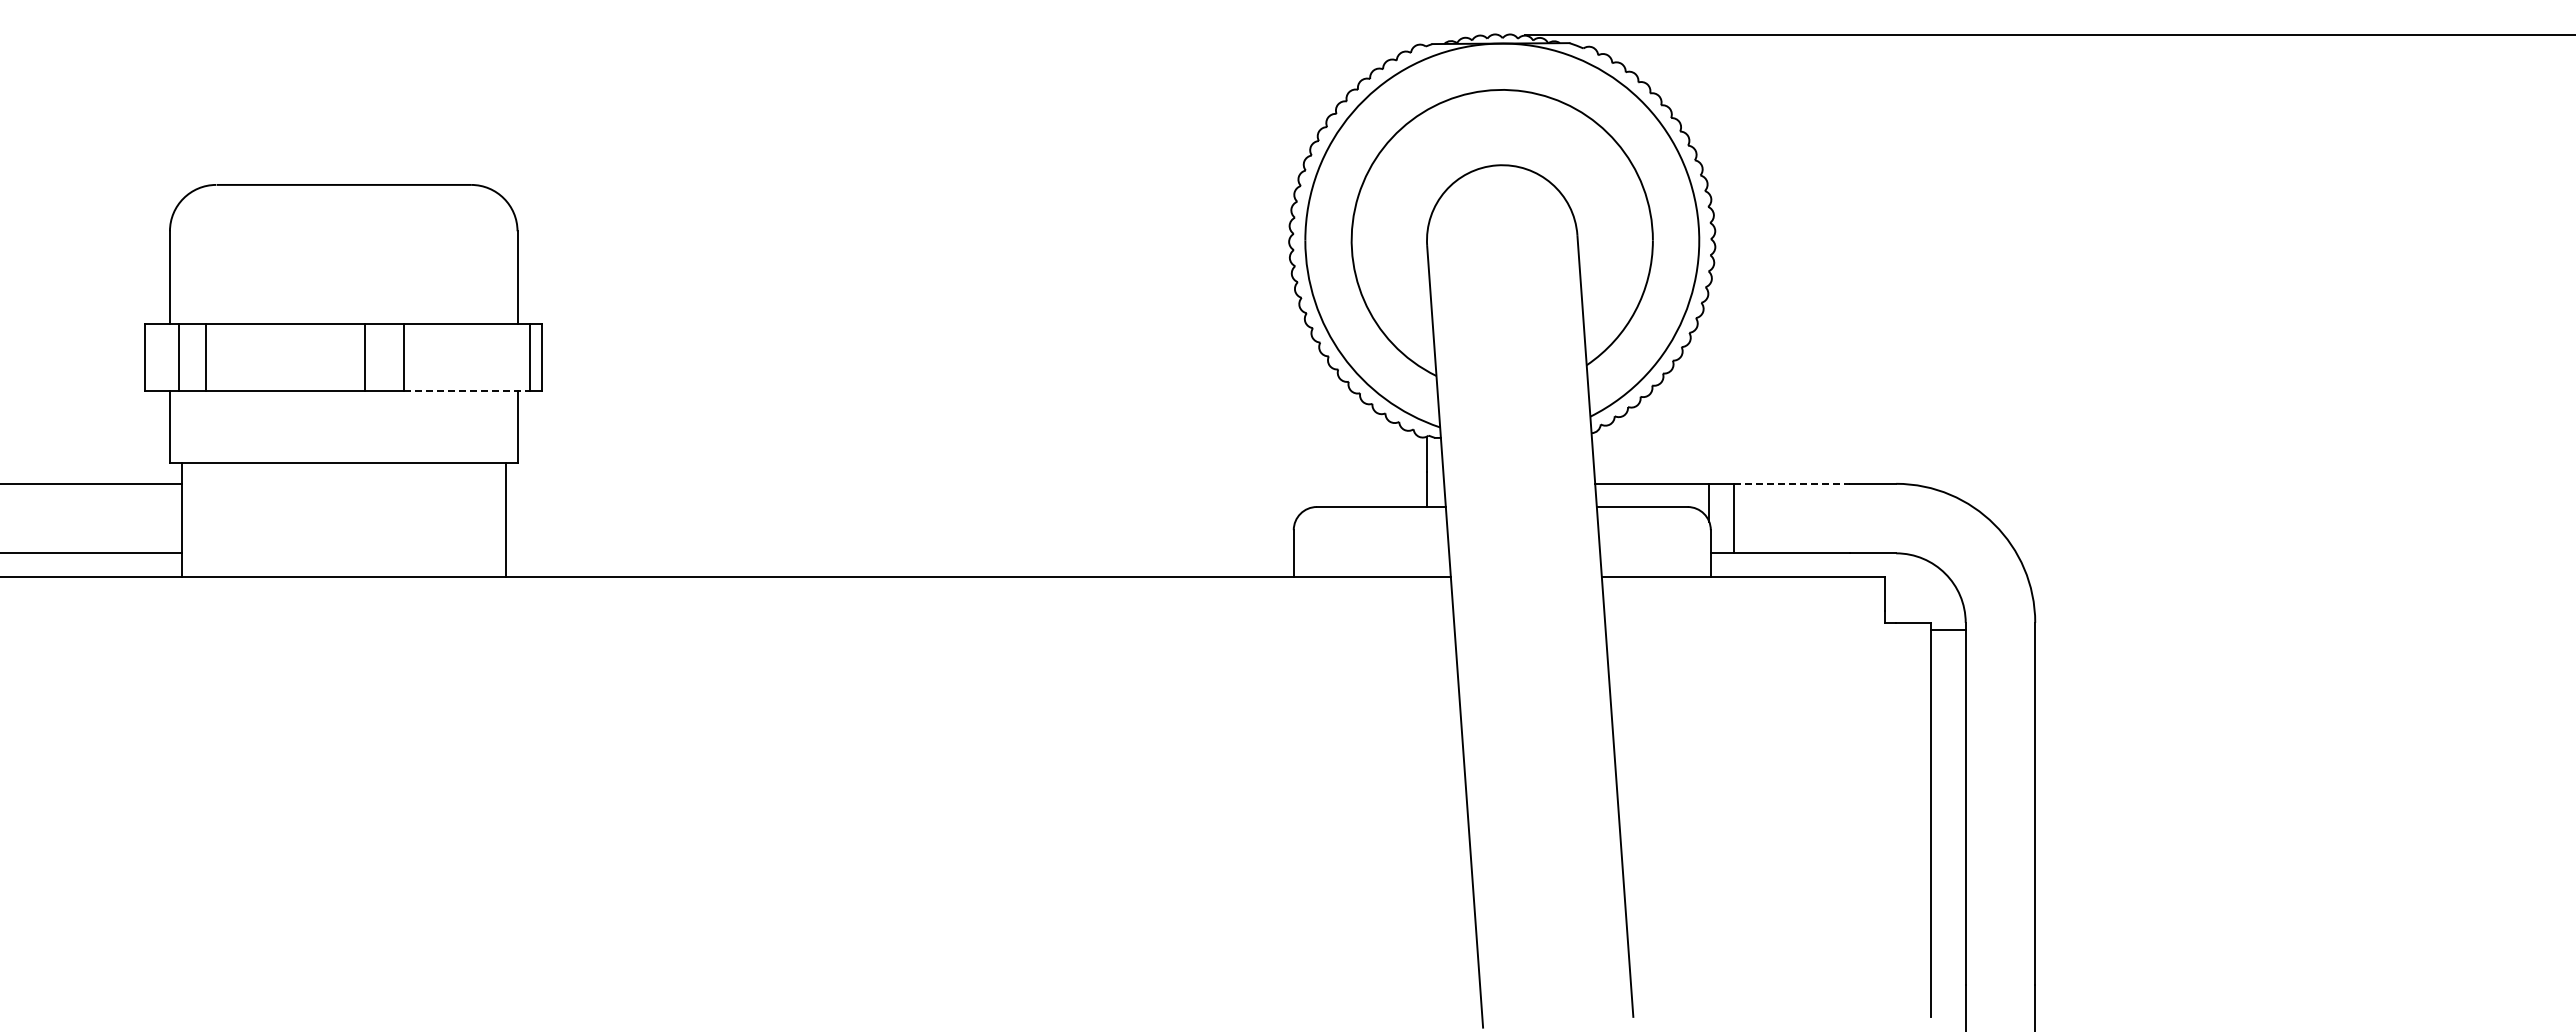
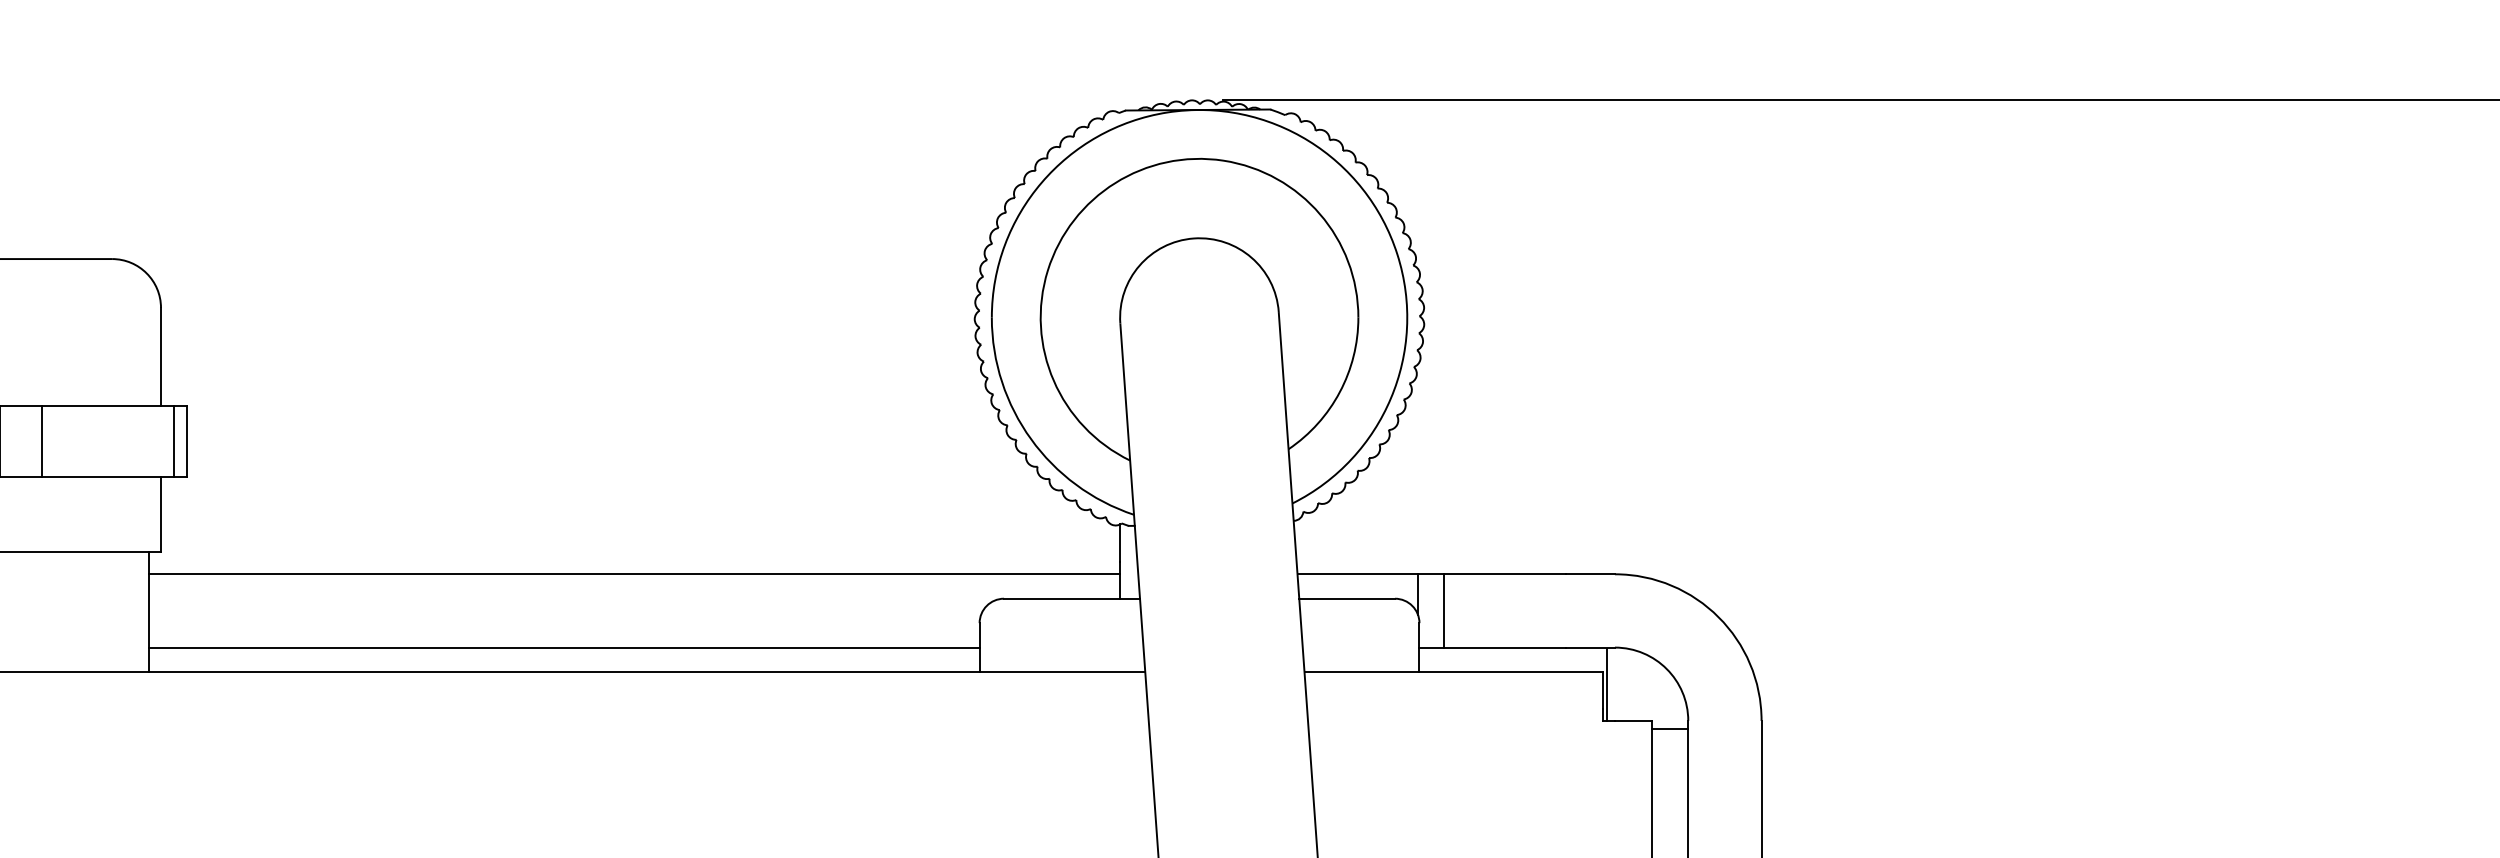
line: (466, 391) -> (107, 476), dashed -> solid
line: (965, 483) -> (633, 573), added
line: (1791, 483) -> (1504, 573), dashed -> solid
line: (899, 553) -> (563, 647), added
line: (1888, 588) -> (1606, 684), added

